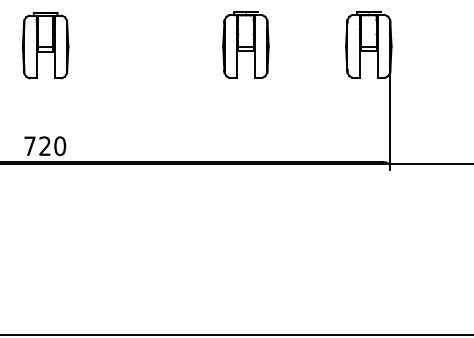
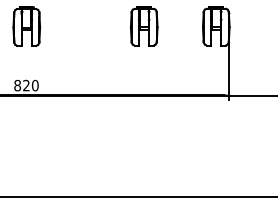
text: (29, 145) -> (17, 85), 720 -> 820

